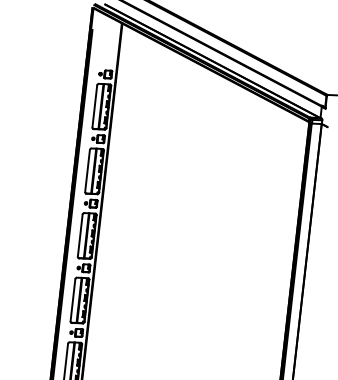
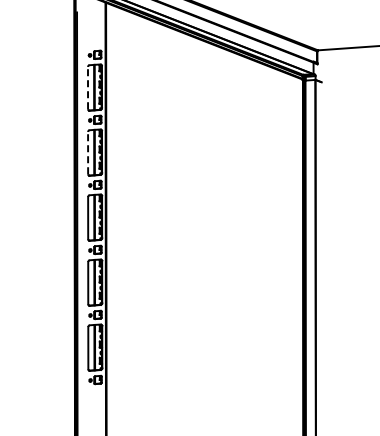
line: (95, 105) -> (88, 87), solid -> dashed
line: (88, 170) -> (88, 152), solid -> dashed

